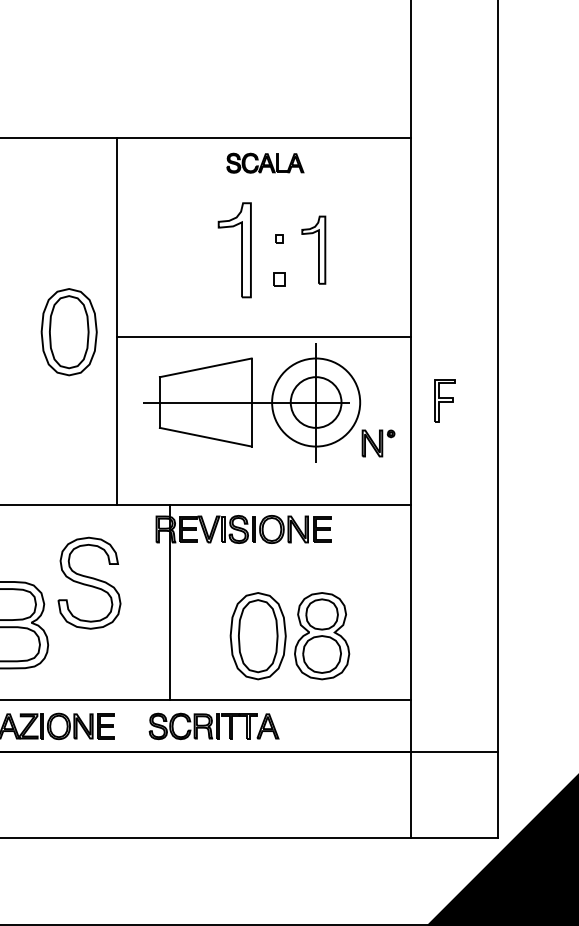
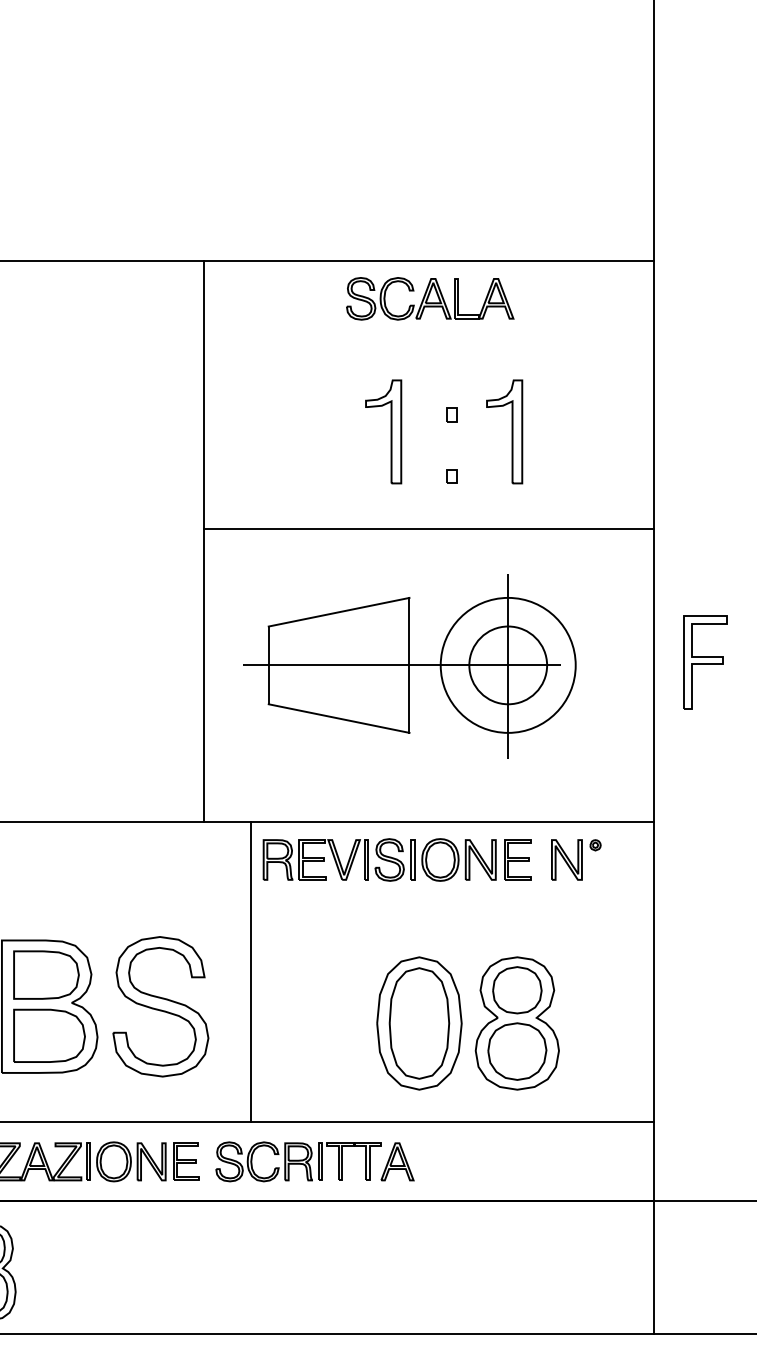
part: (265, 162) -> (430, 297), size x1.43
part: (234, 249) -> (383, 430), size x0.71
part: (279, 279) -> (452, 476), size x0.62
part: (68, 332) -> (128, 558), removed
line: (264, 337) -> (429, 528), moved
part: (444, 400) -> (704, 662), size x1.43
part: (378, 443) -> (576, 859), moved
part: (89, 582) -> (160, 1005), moved
line: (169, 602) -> (251, 971), moved
part: (213, 726) -> (314, 1161), moved

